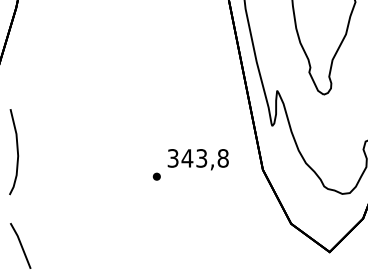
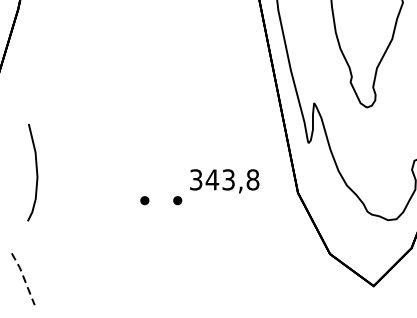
curve: (16, 150) -> (35, 170), moved
part: (127, 176) -> (144, 200), added
line: (21, 245) -> (24, 278), solid -> dashed

